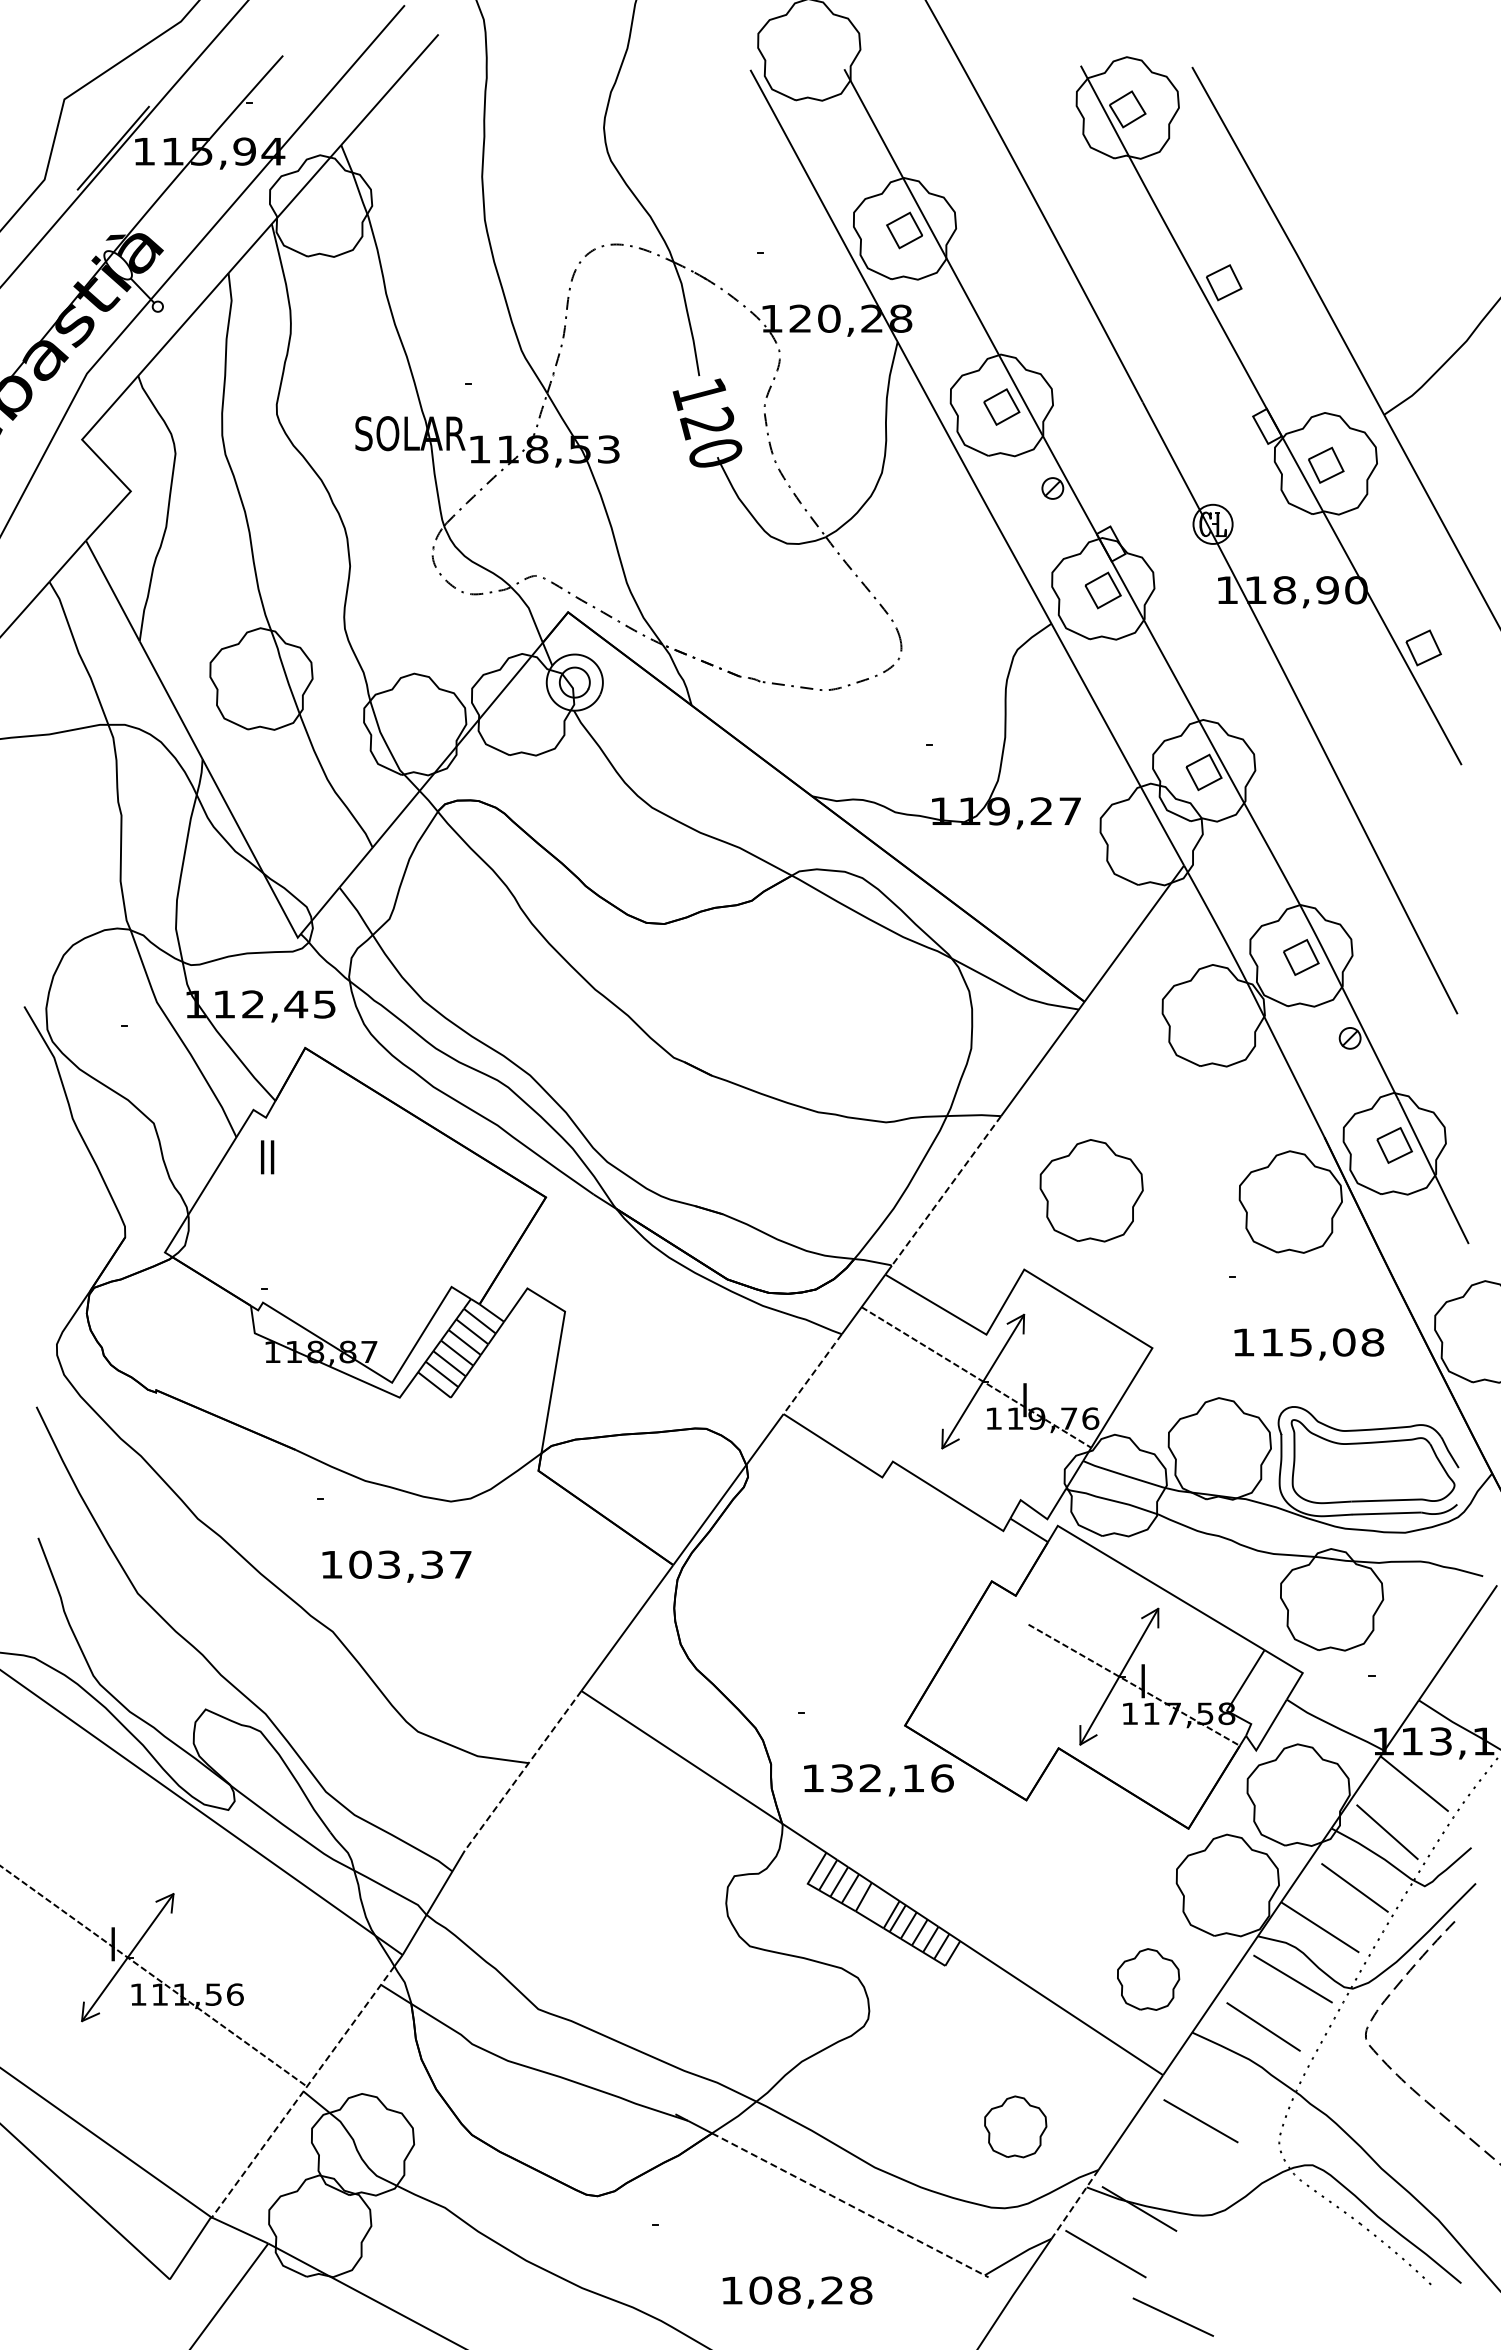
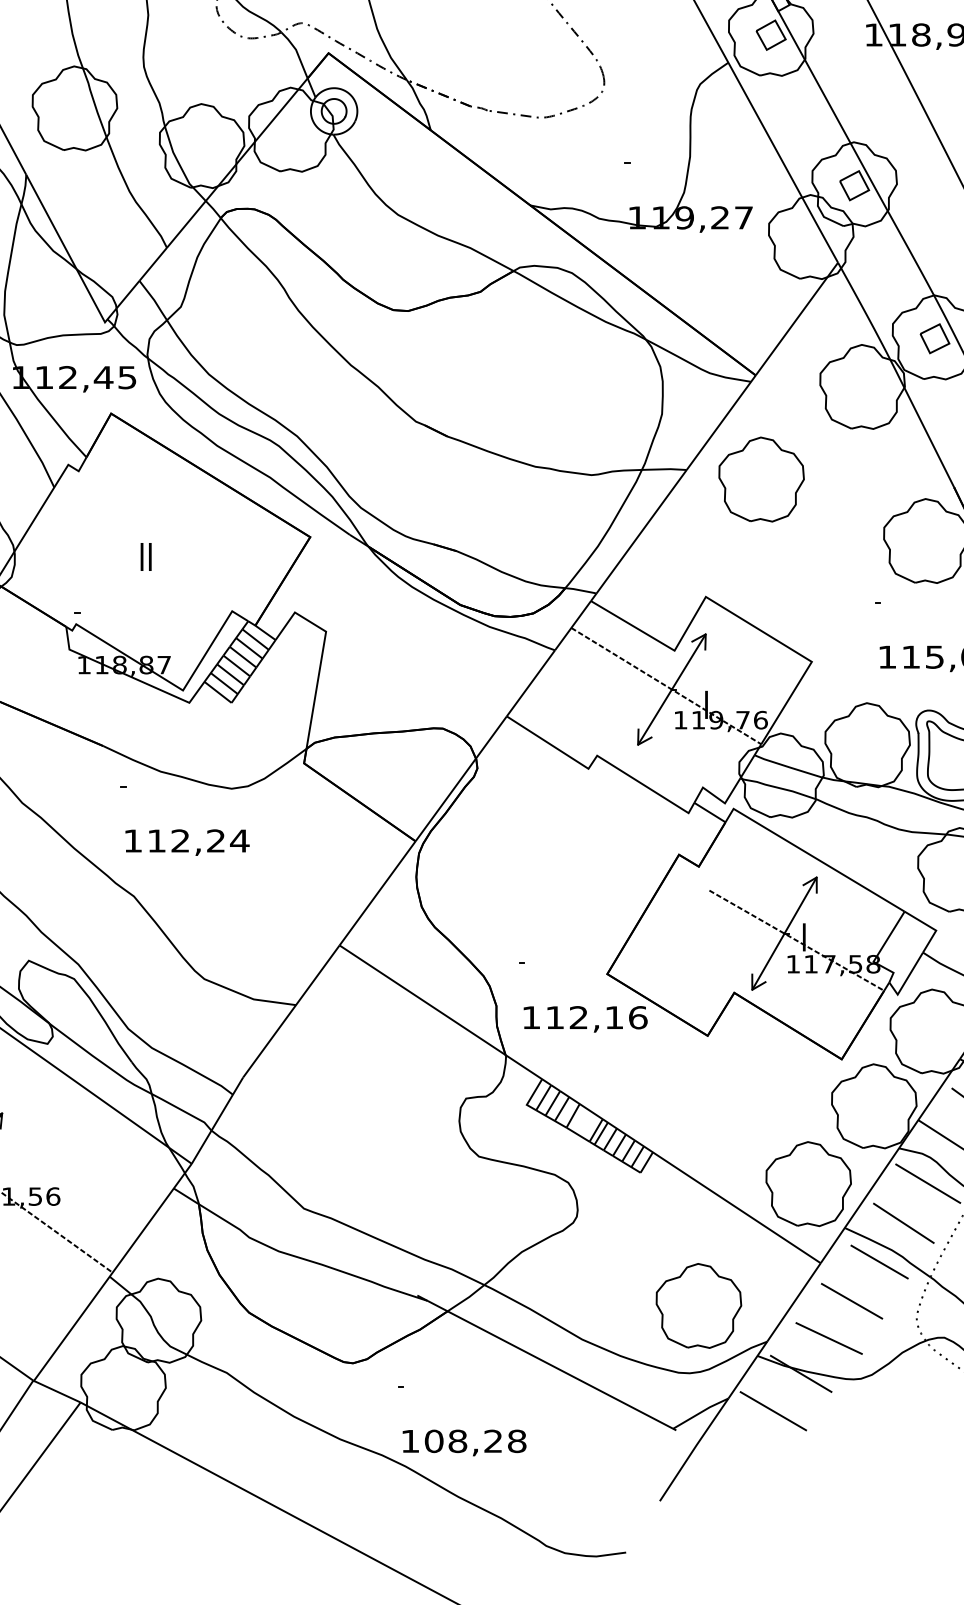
text: (267, 1157) -> (146, 557), moved
line: (946, 1190) -> (641, 531), dashed -> solid
part: (1091, 1190) -> (761, 479), moved
line: (812, 1374) -> (530, 683), dashed -> solid
text: (410, 1564) -> (198, 840), 103,37 -> 112,24
line: (523, 1770) -> (291, 1011), dashed -> solid
text: (841, 1778) -> (554, 1017), 132,16 -> 112,16
part: (1148, 1979) -> (808, 1184), size x1.67
line: (1234, 2073) -> (879, 1261), added
line: (302, 2092) -> (108, 1277), dashed -> solid
part: (1015, 2126) -> (698, 1305), size x1.67
line: (1075, 2204) -> (748, 1370), dashed -> solid
line: (849, 2205) -> (561, 1370), dashed -> solid
text: (797, 2292) -> (464, 1442), moved
line: (1172, 2316) -> (828, 1337), moved

